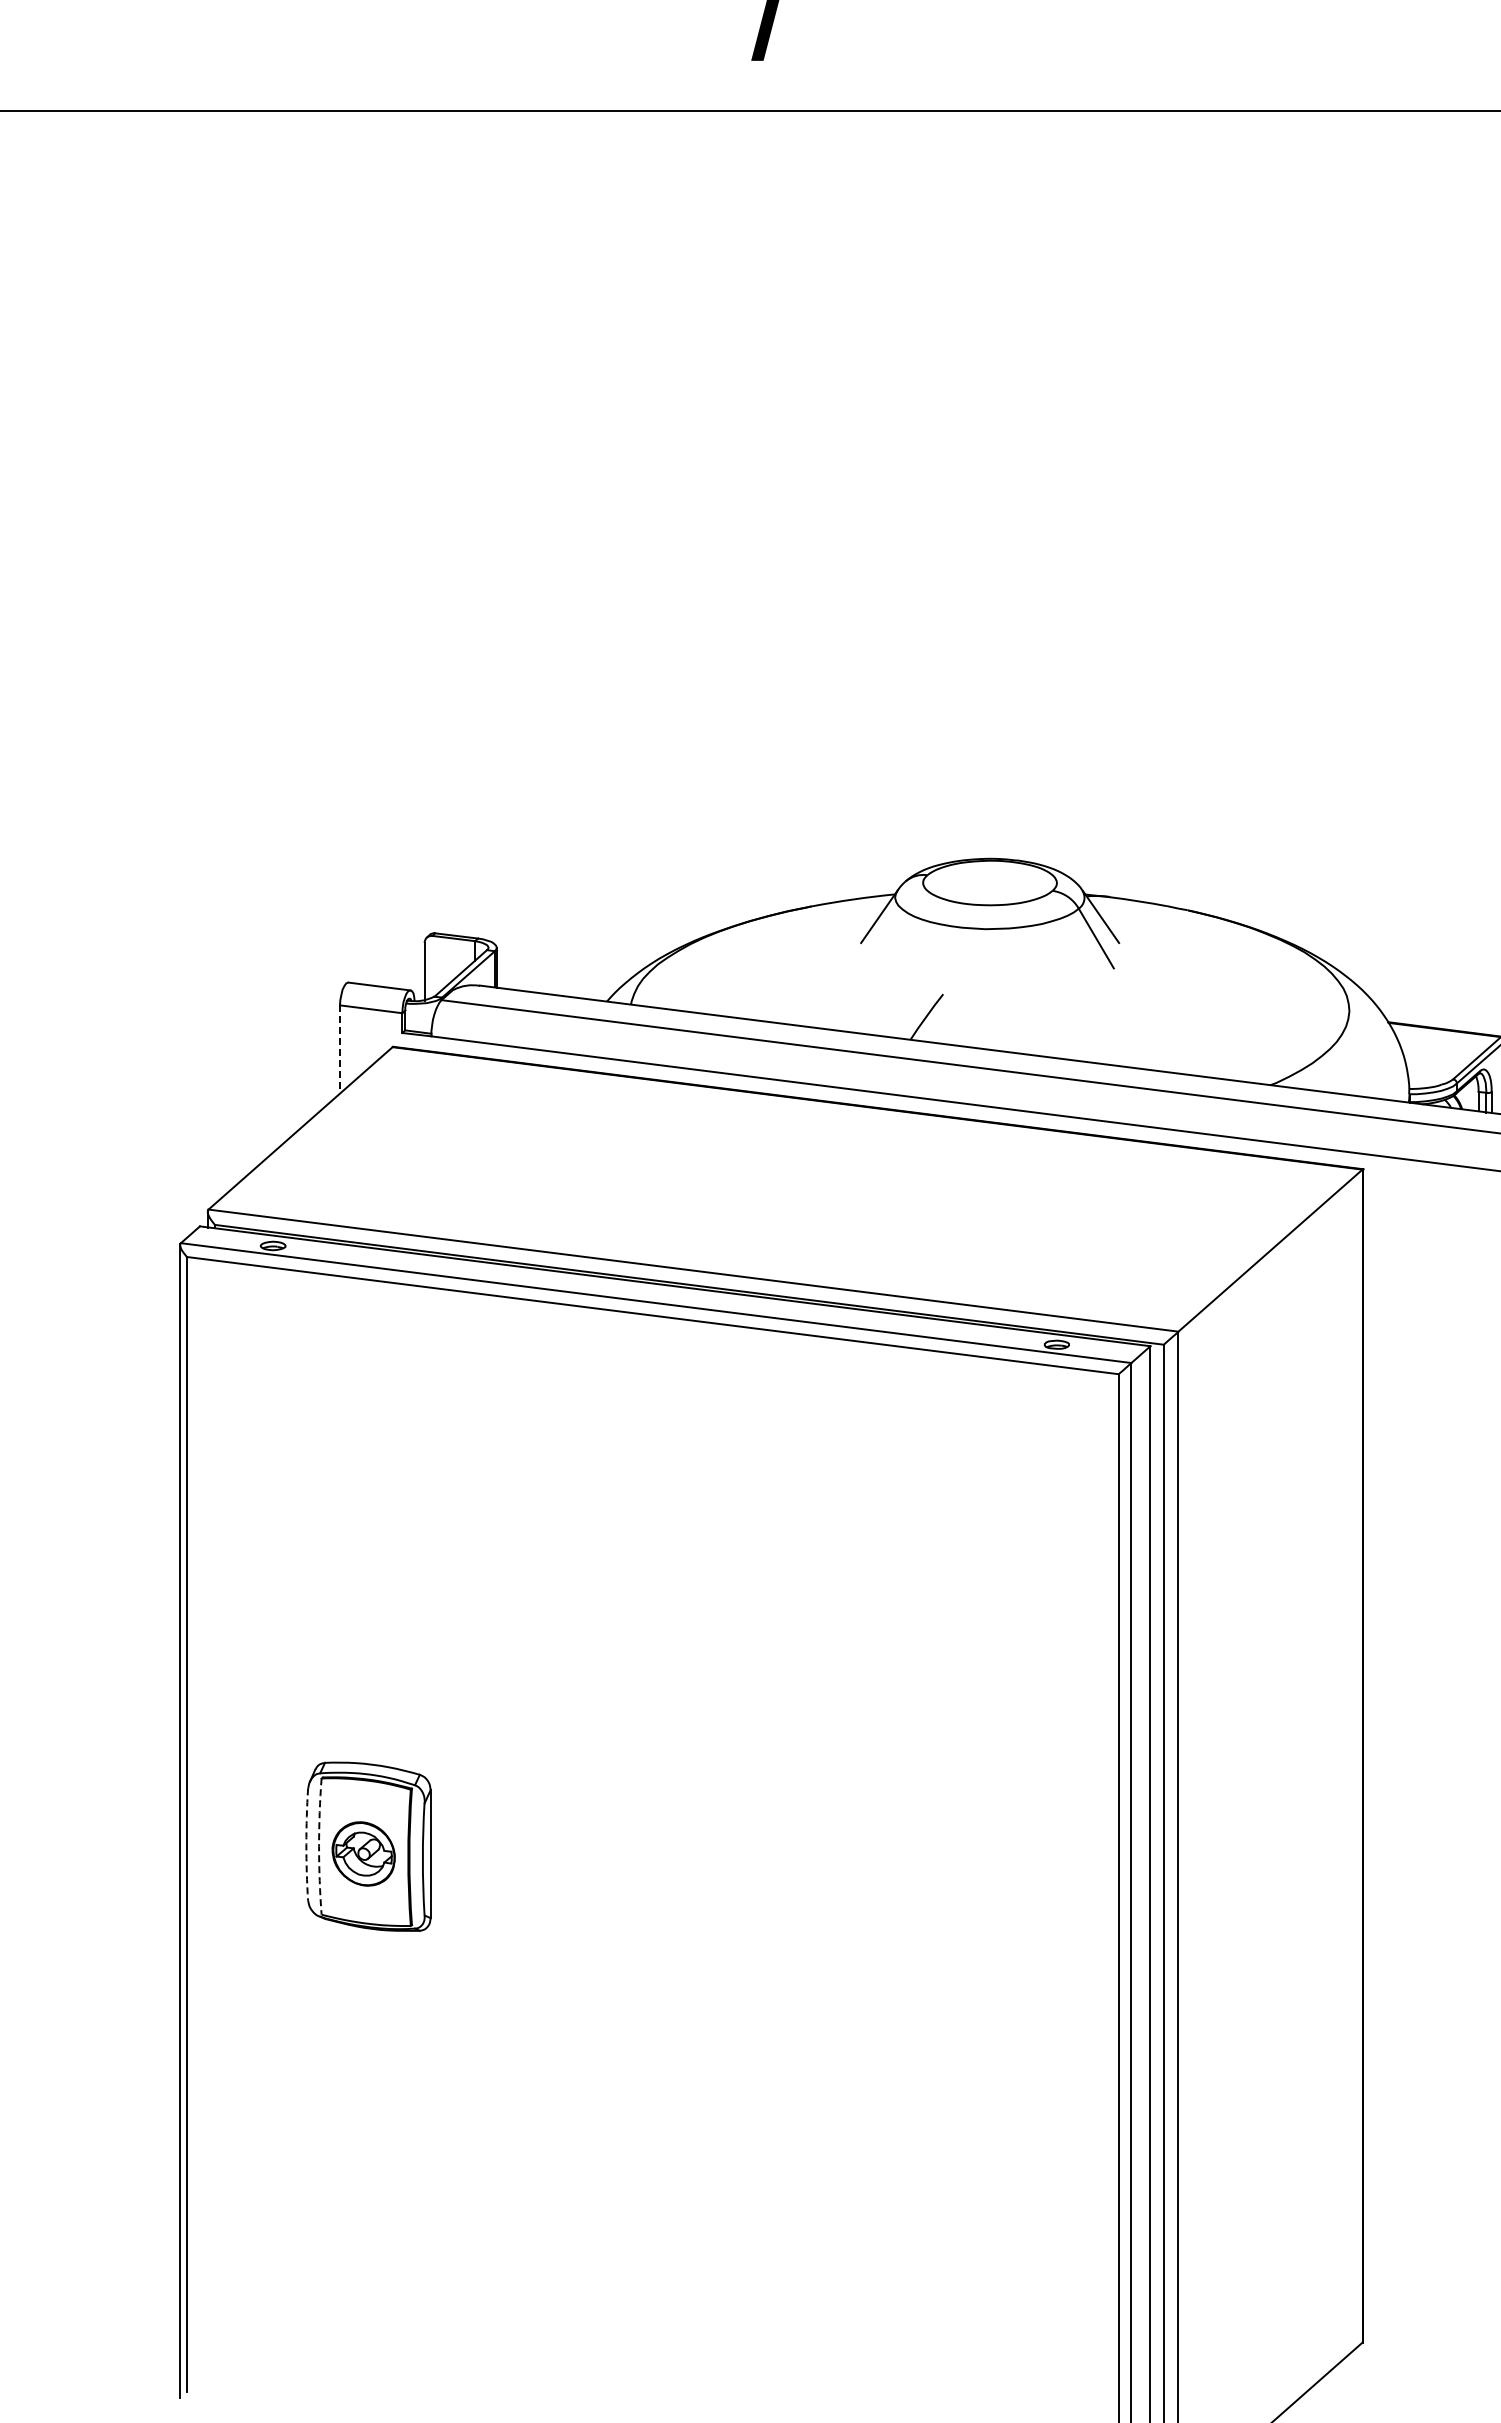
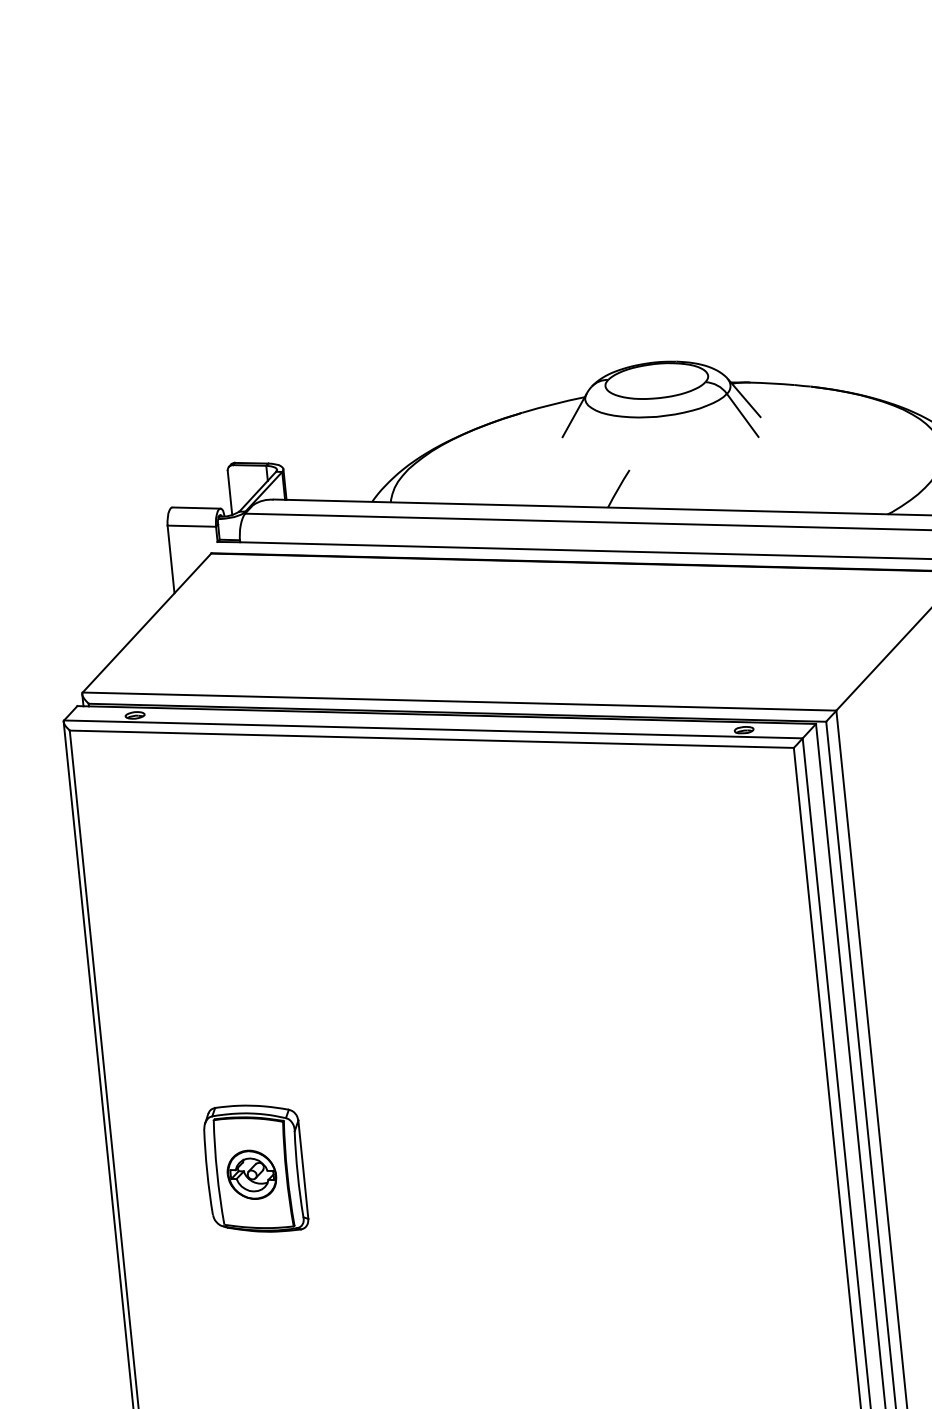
line: (339, 1049) -> (170, 559), dashed -> solid
arc: (306, 1844) -> (207, 1172), dashed -> solid
arc: (319, 1846) -> (217, 1172), dashed -> solid

